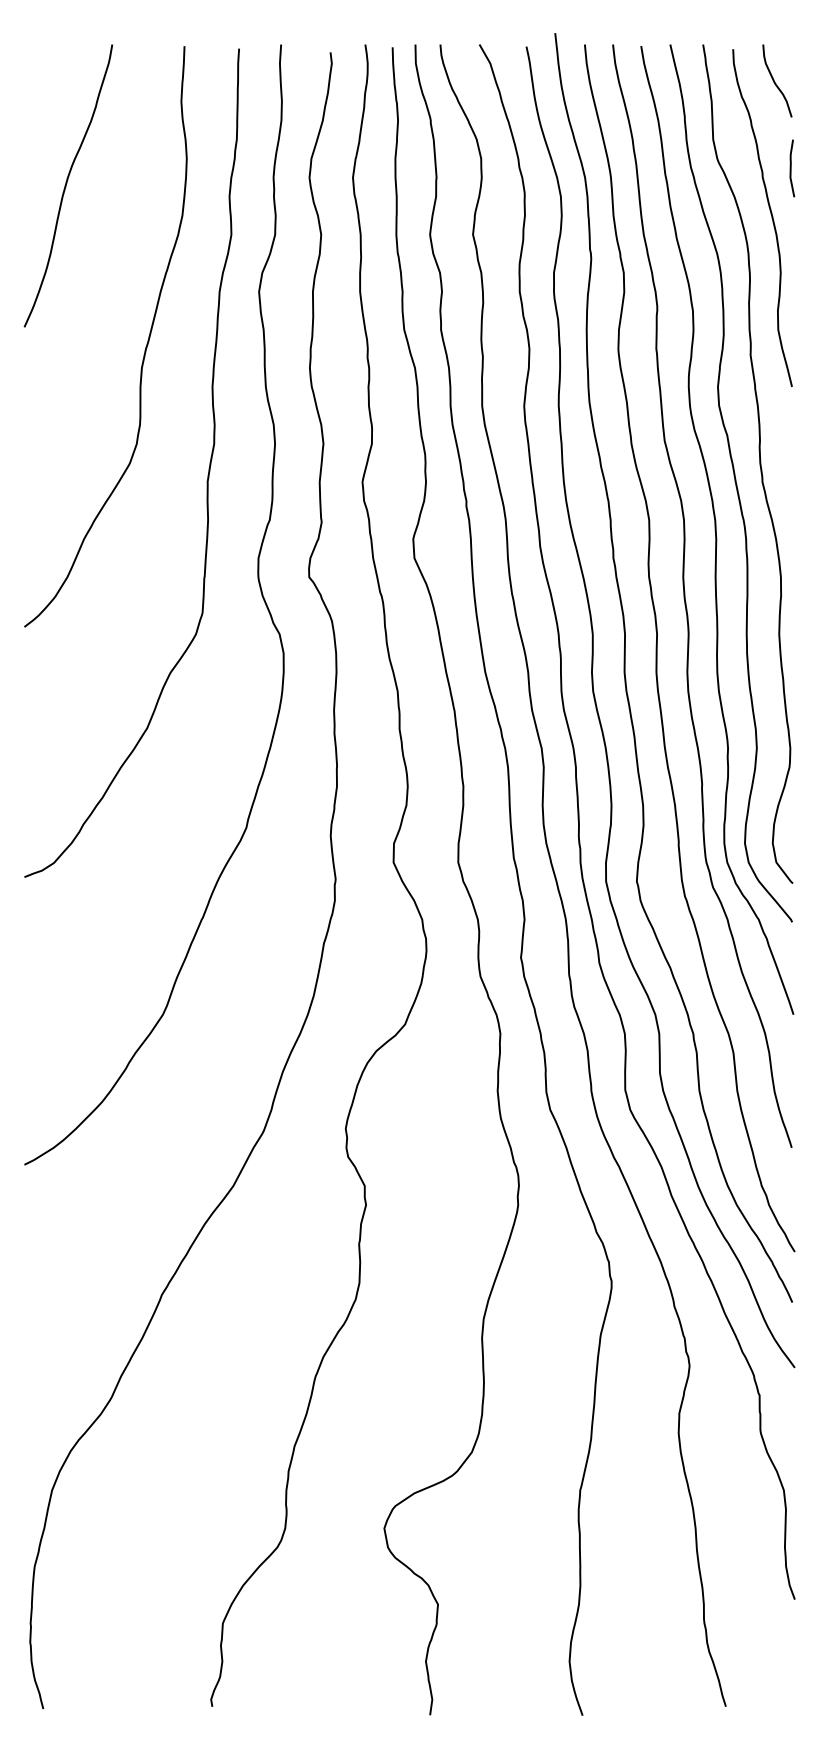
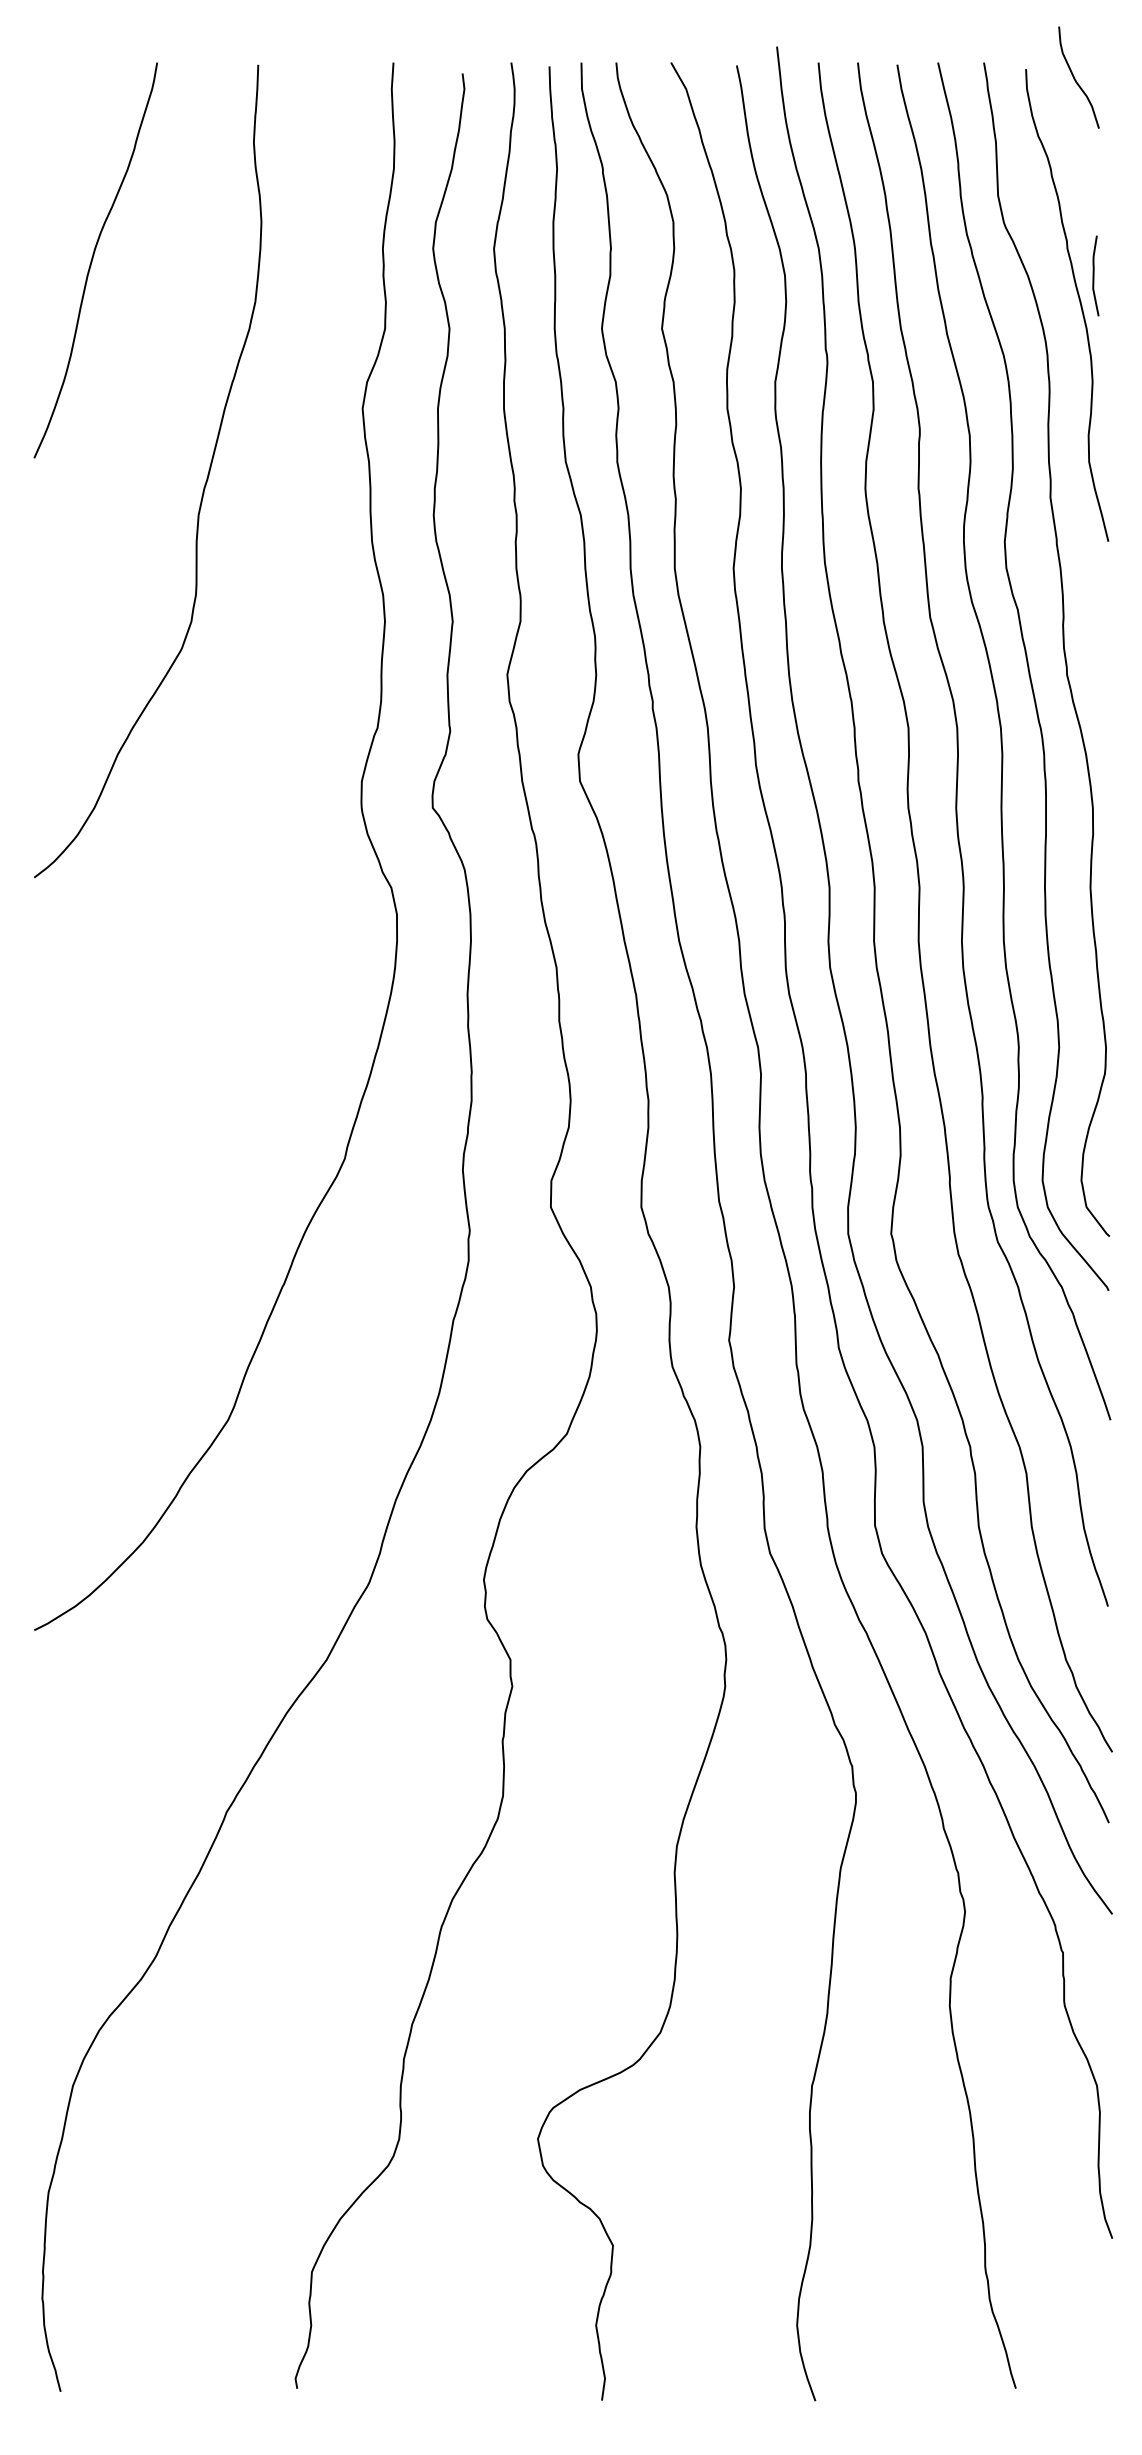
curve: (774, 81) -> (1075, 78), moved
curve: (791, 168) -> (1094, 275), moved
curve: (207, 476) -> (290, 667), removed

